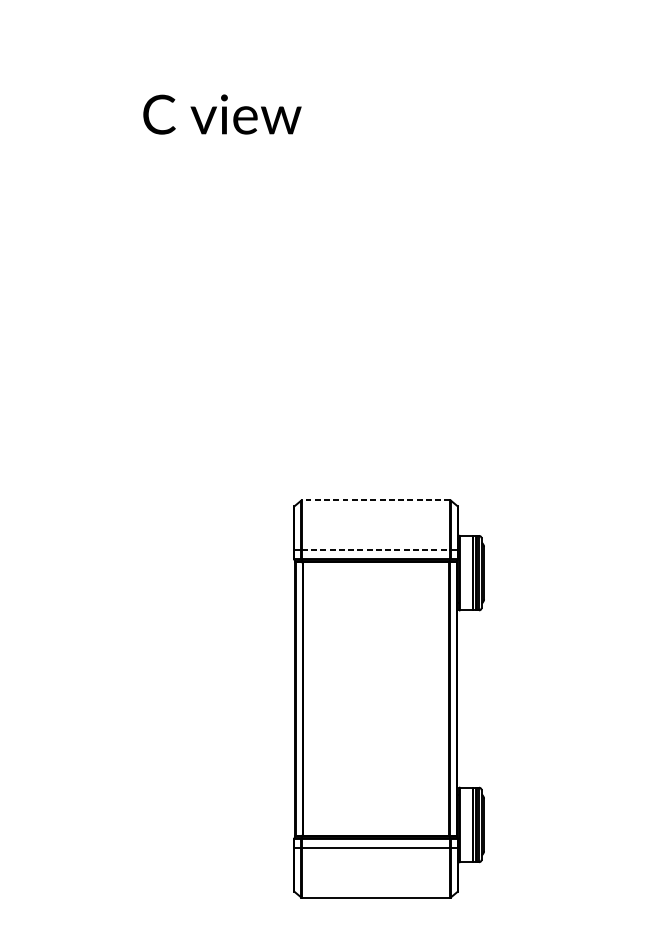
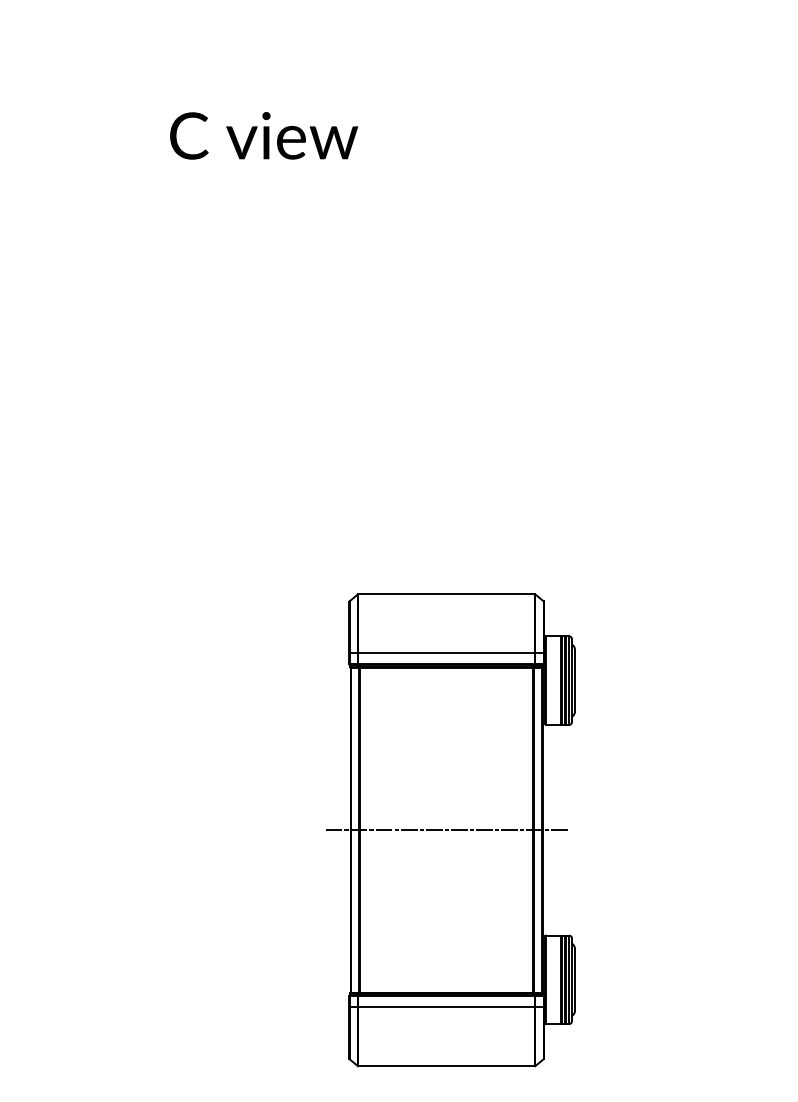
line: (375, 500) -> (446, 594), dashed -> solid
line: (376, 550) -> (447, 653), dashed -> solid
line: (375, 699) -> (446, 830), added

